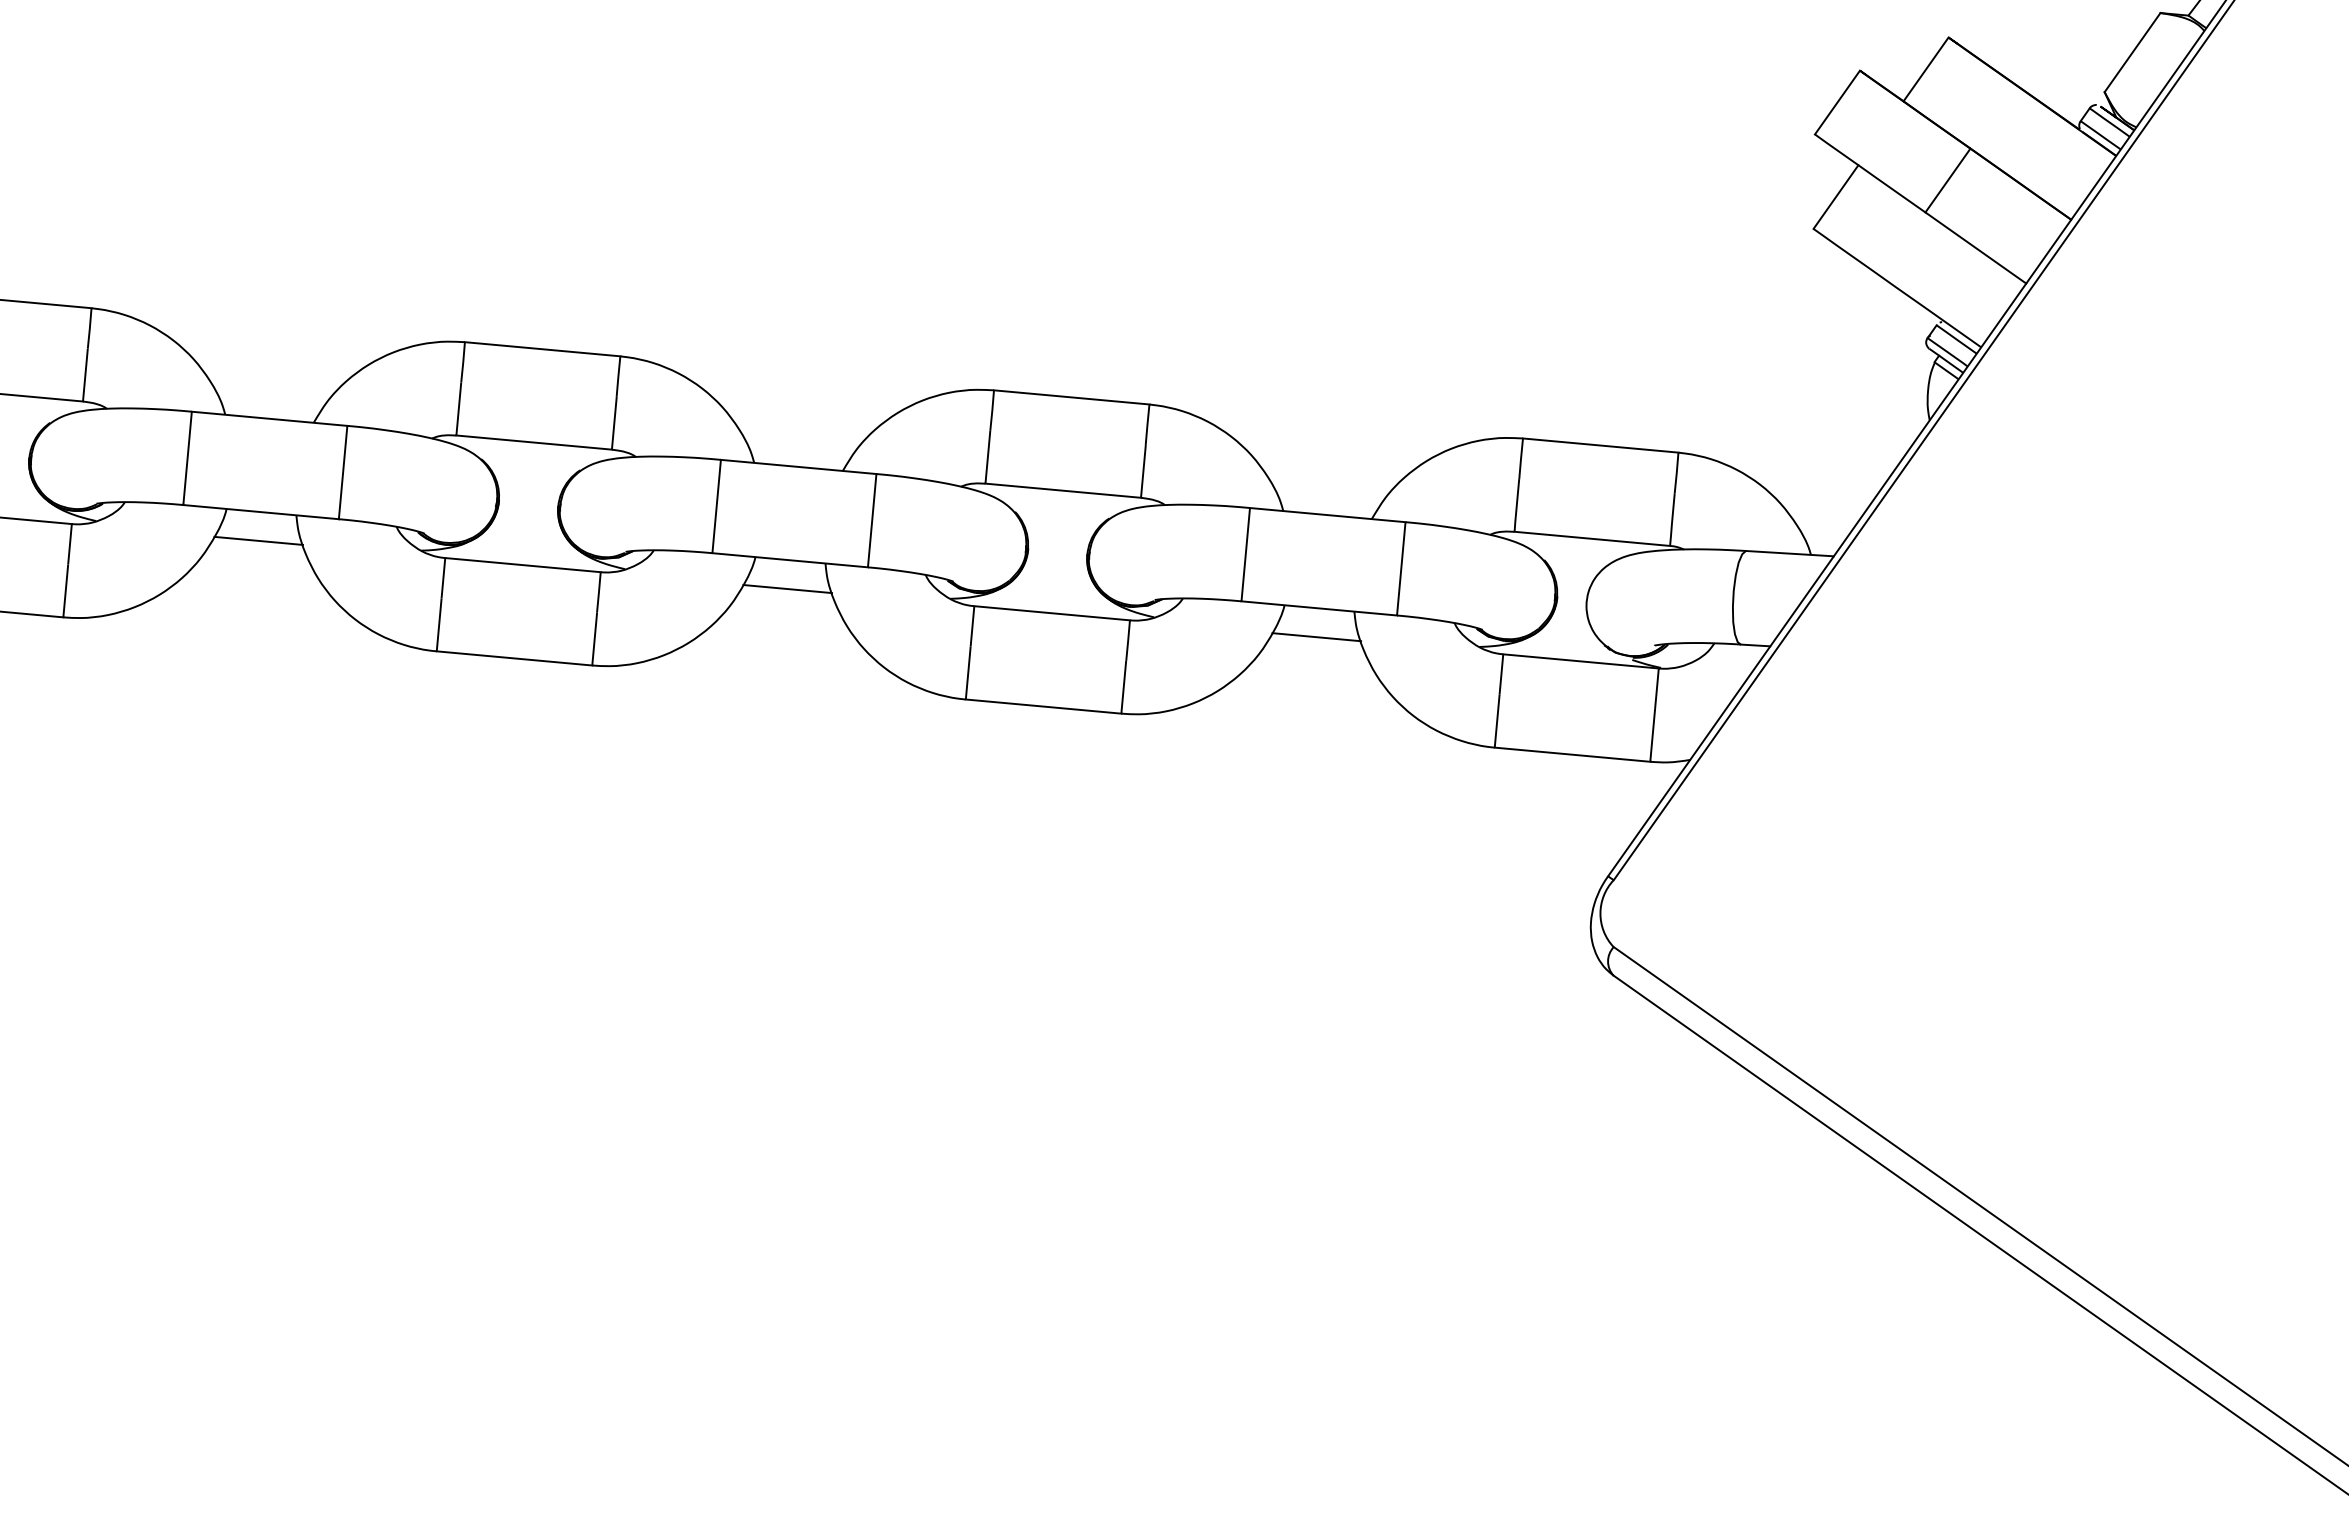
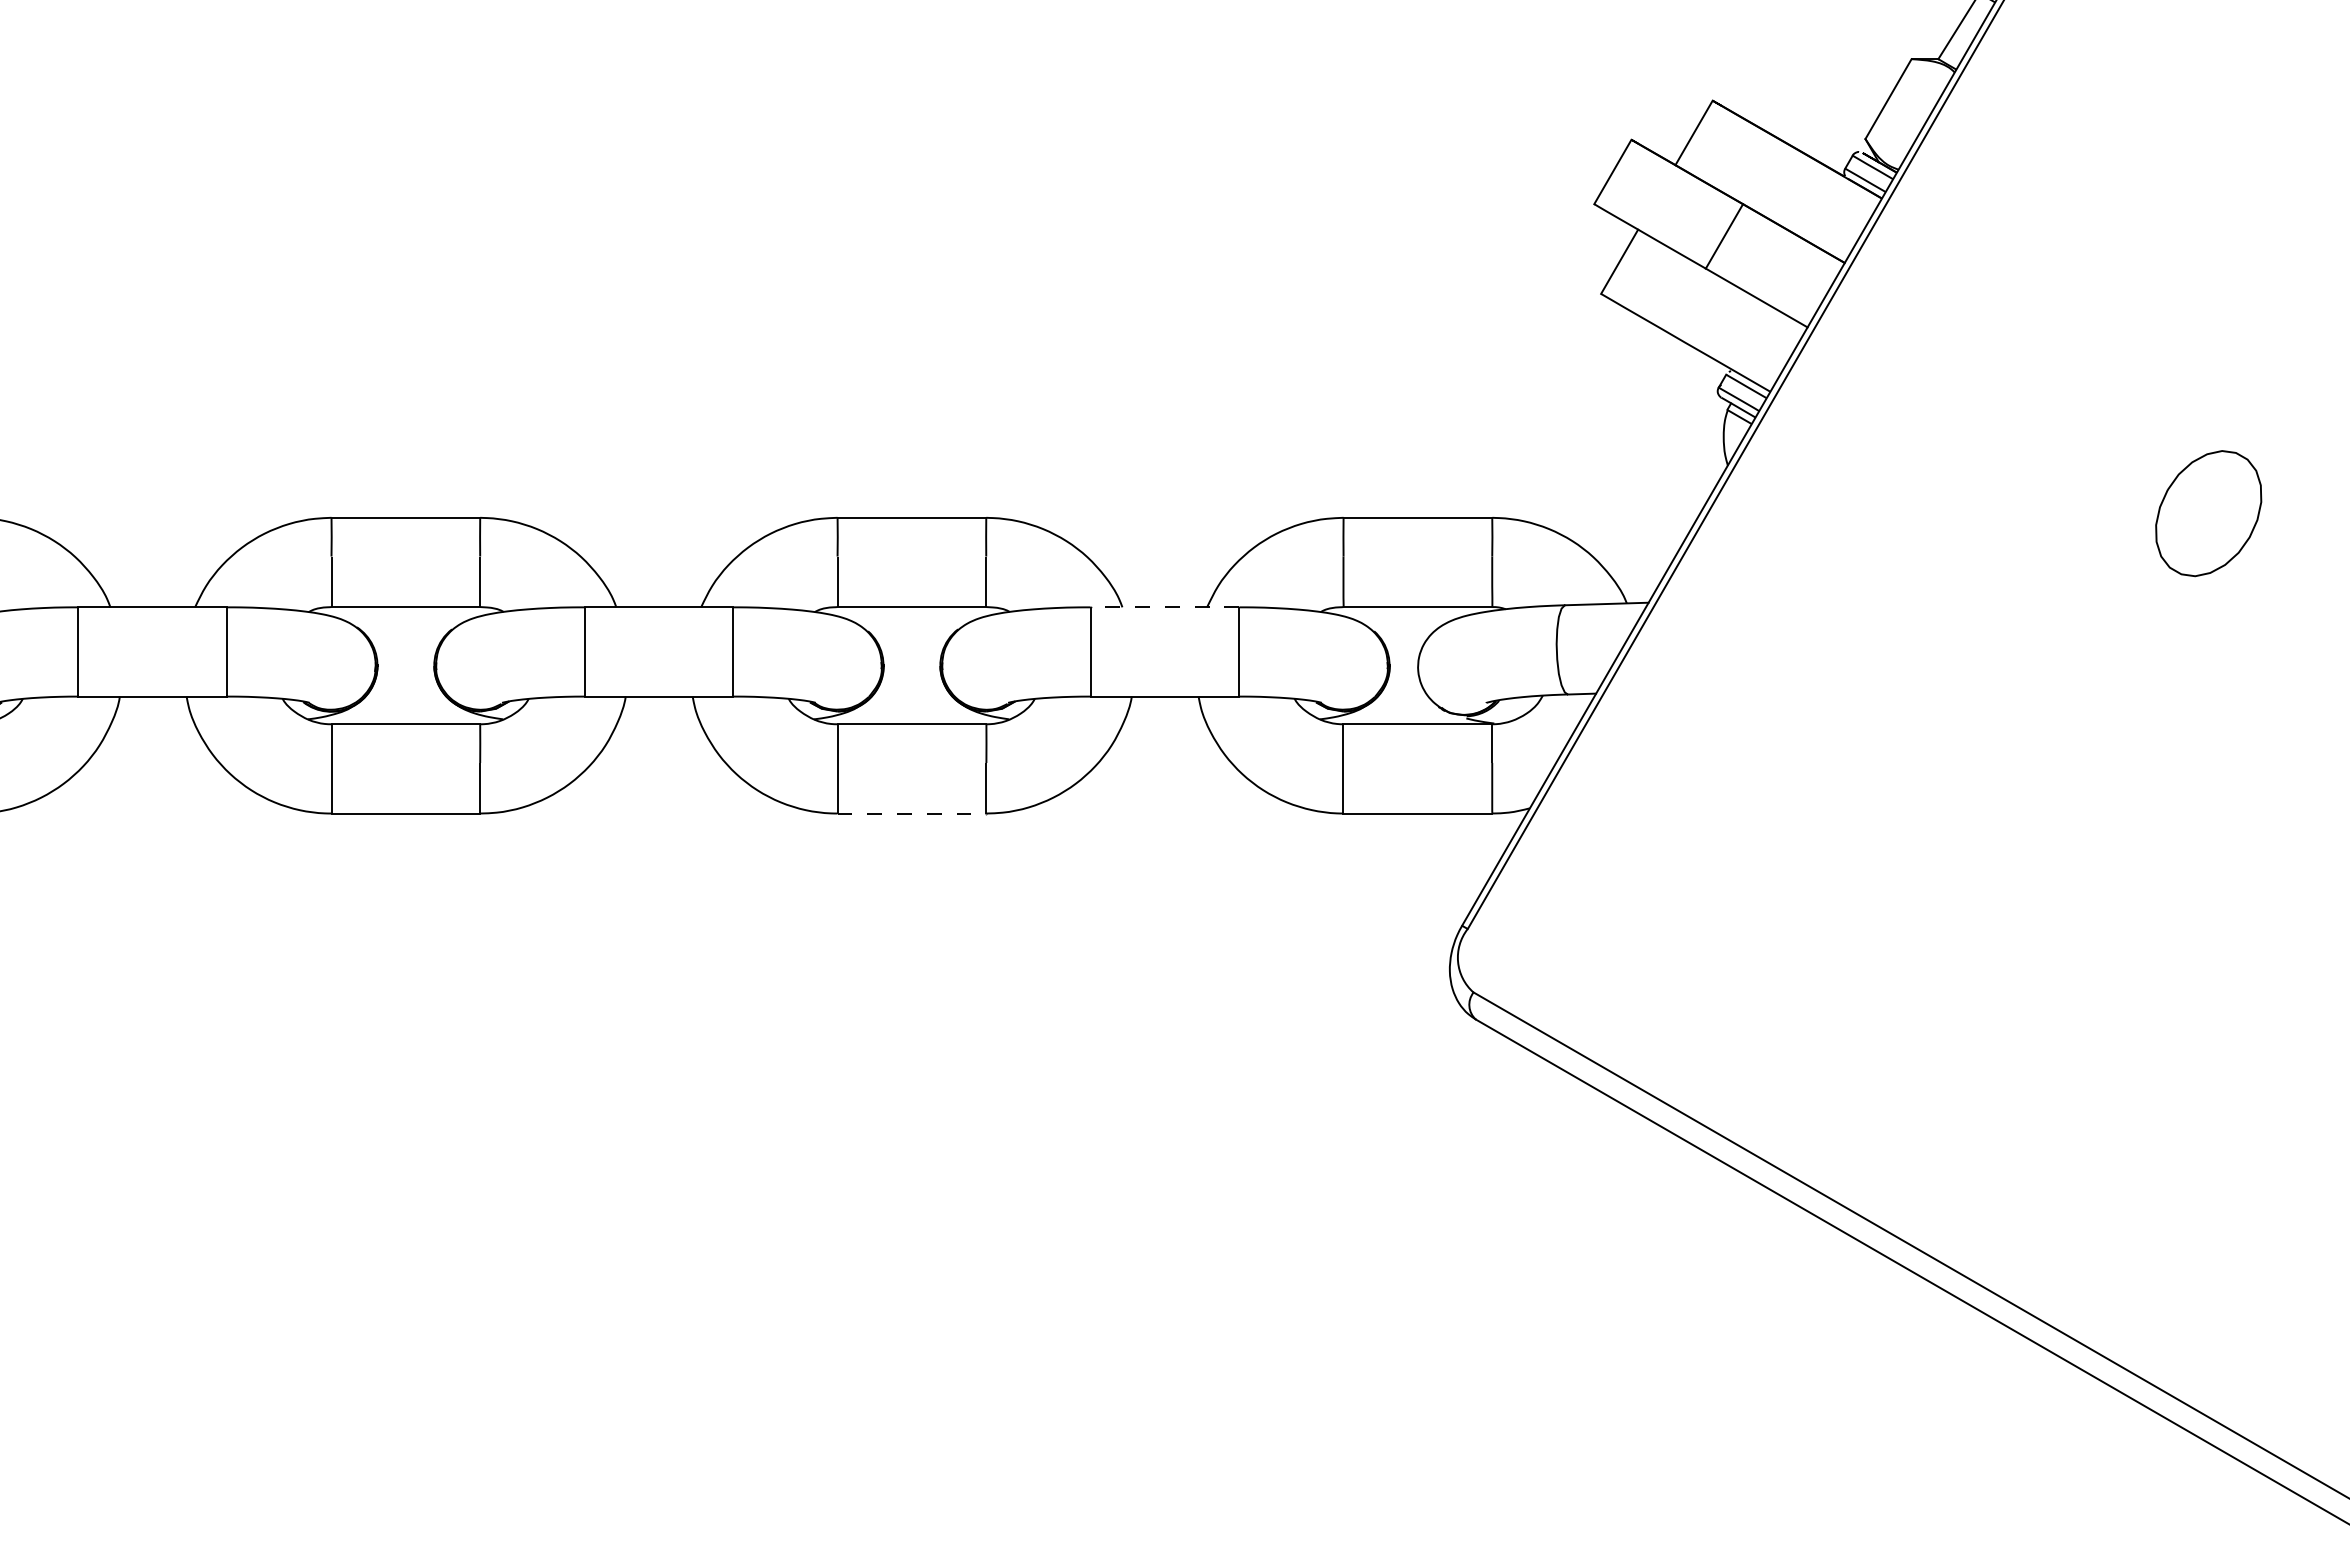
line: (1327, 515) -> (1164, 607), solid -> dashed
line: (258, 541) -> (152, 724), removed
line: (787, 589) -> (658, 724), removed
line: (1316, 637) -> (1164, 724), removed
line: (1044, 706) -> (912, 813), solid -> dashed

